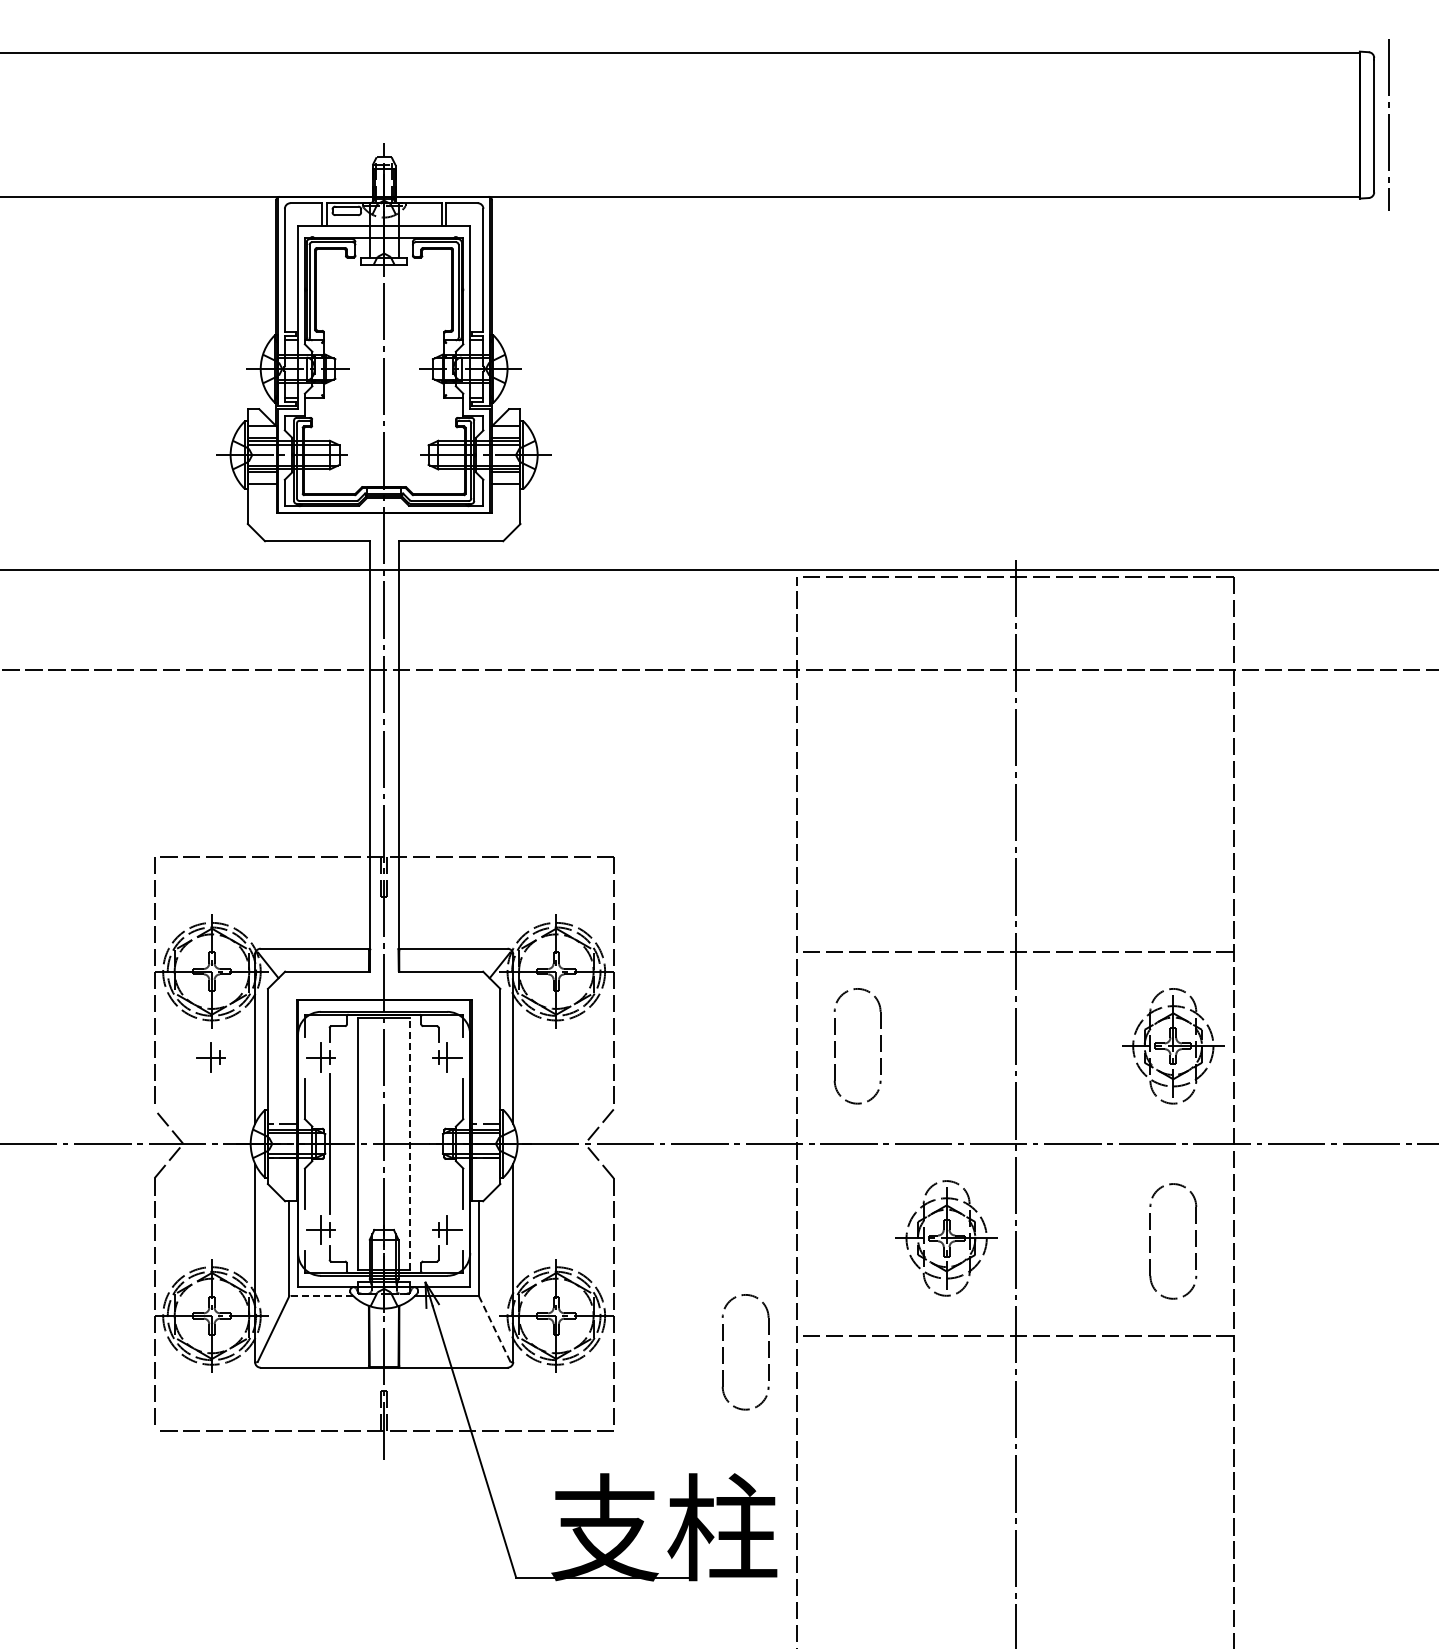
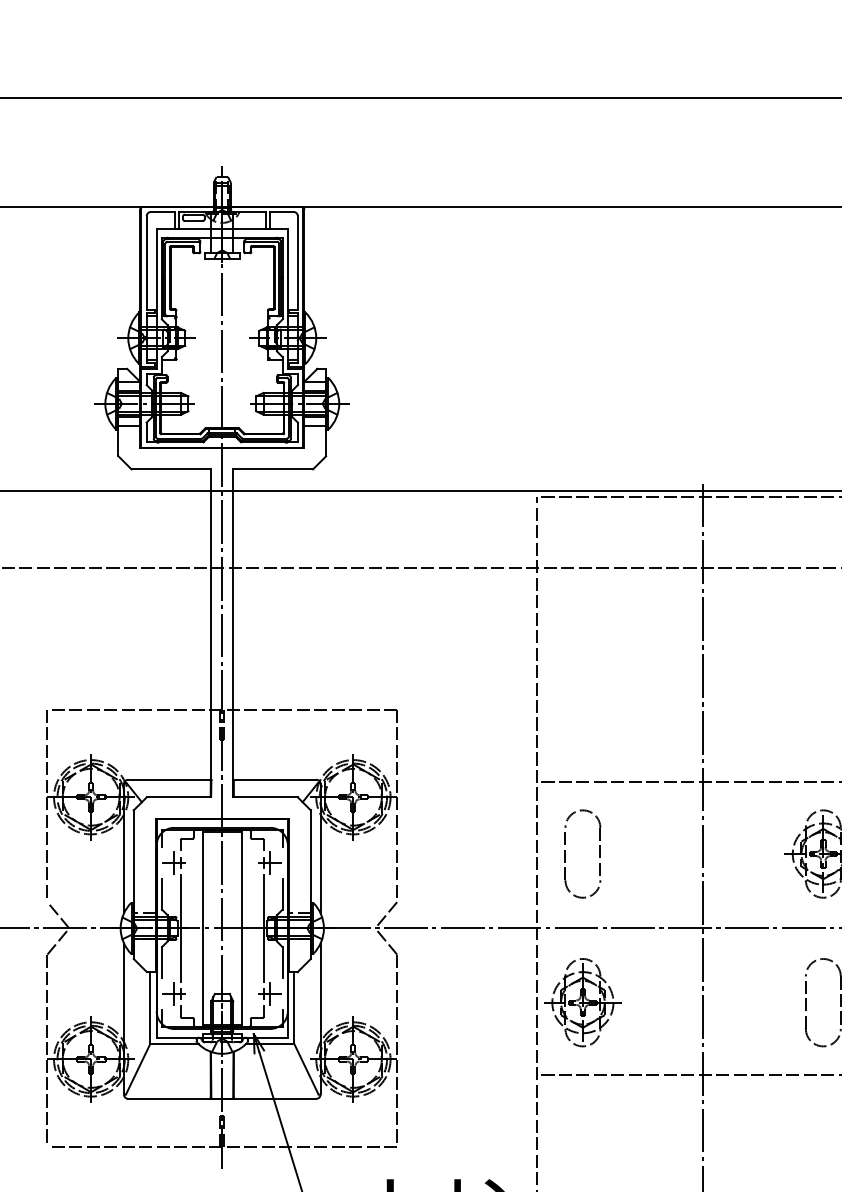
part: (210, 1057) -> (90, 862), removed
line: (409, 1143) -> (241, 928), dashed -> solid
line: (438, 1143) -> (263, 928), added
part: (946, 1238) -> (582, 1002), moved
line: (321, 1295) -> (174, 1043), dashed -> solid
line: (494, 1328) -> (306, 1068), dashed -> solid
part: (723, 1352) -> (480, 1087), removed

